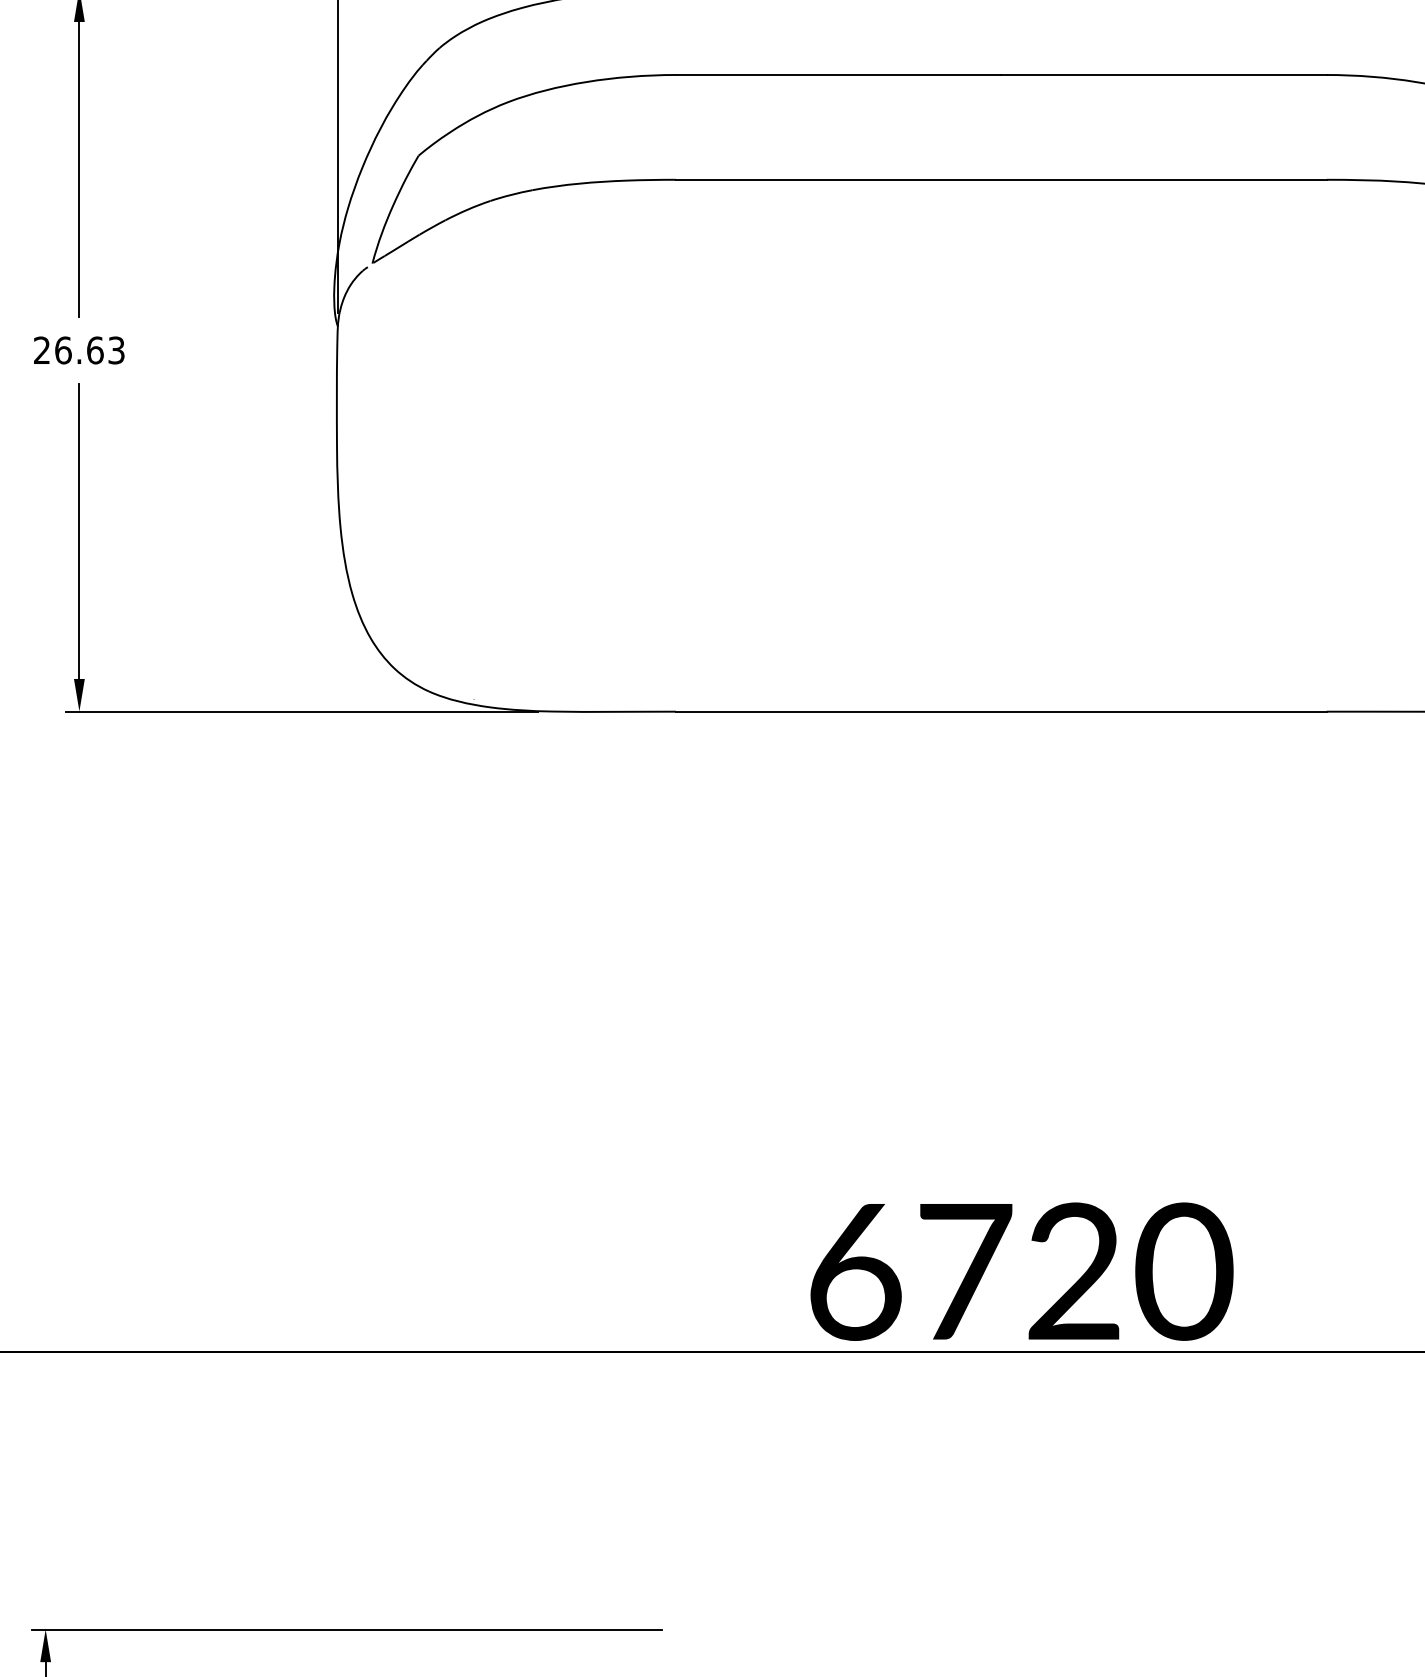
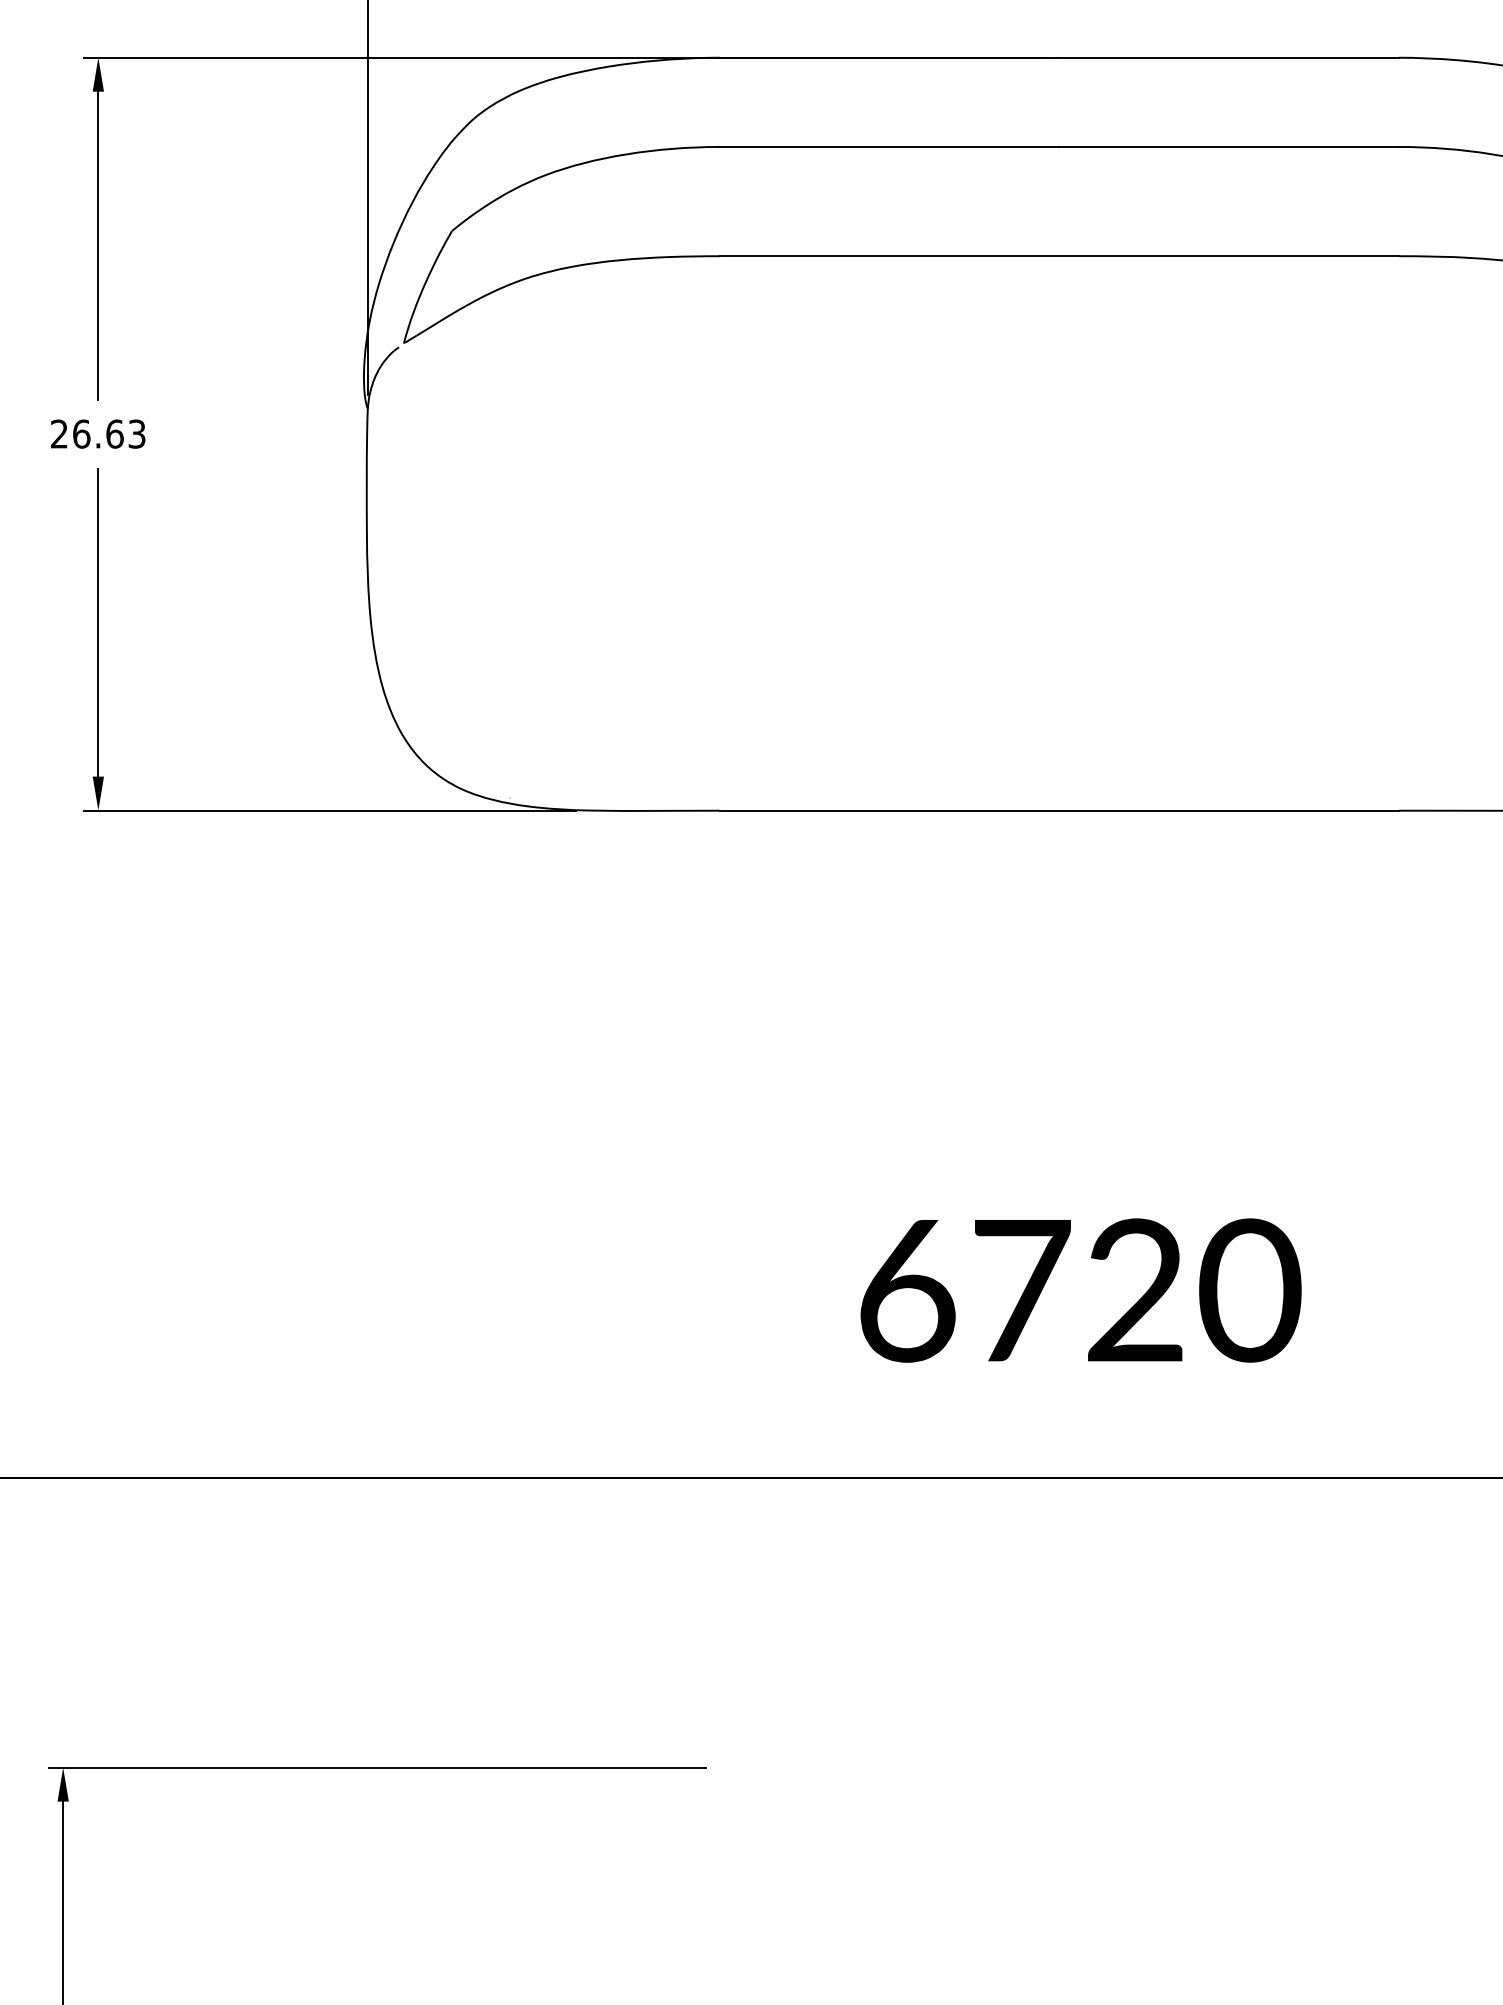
text: (1021, 1271) -> (1080, 1290), moved

